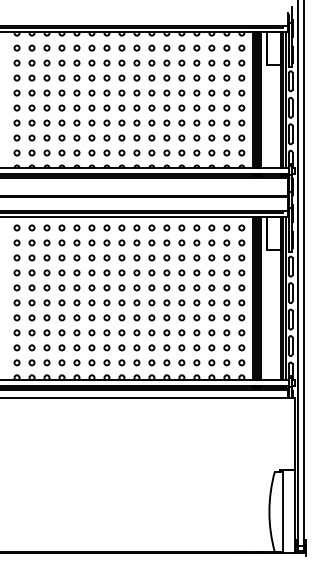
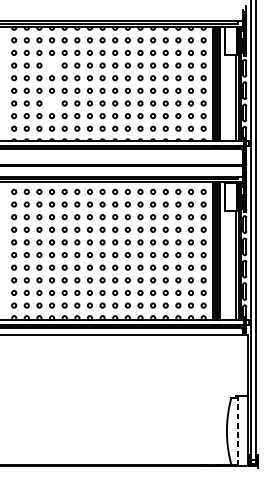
circle: (61, 77) -> (51, 65), removed
circle: (61, 122) -> (51, 103), removed
line: (282, 511) -> (237, 430), solid -> dashed

